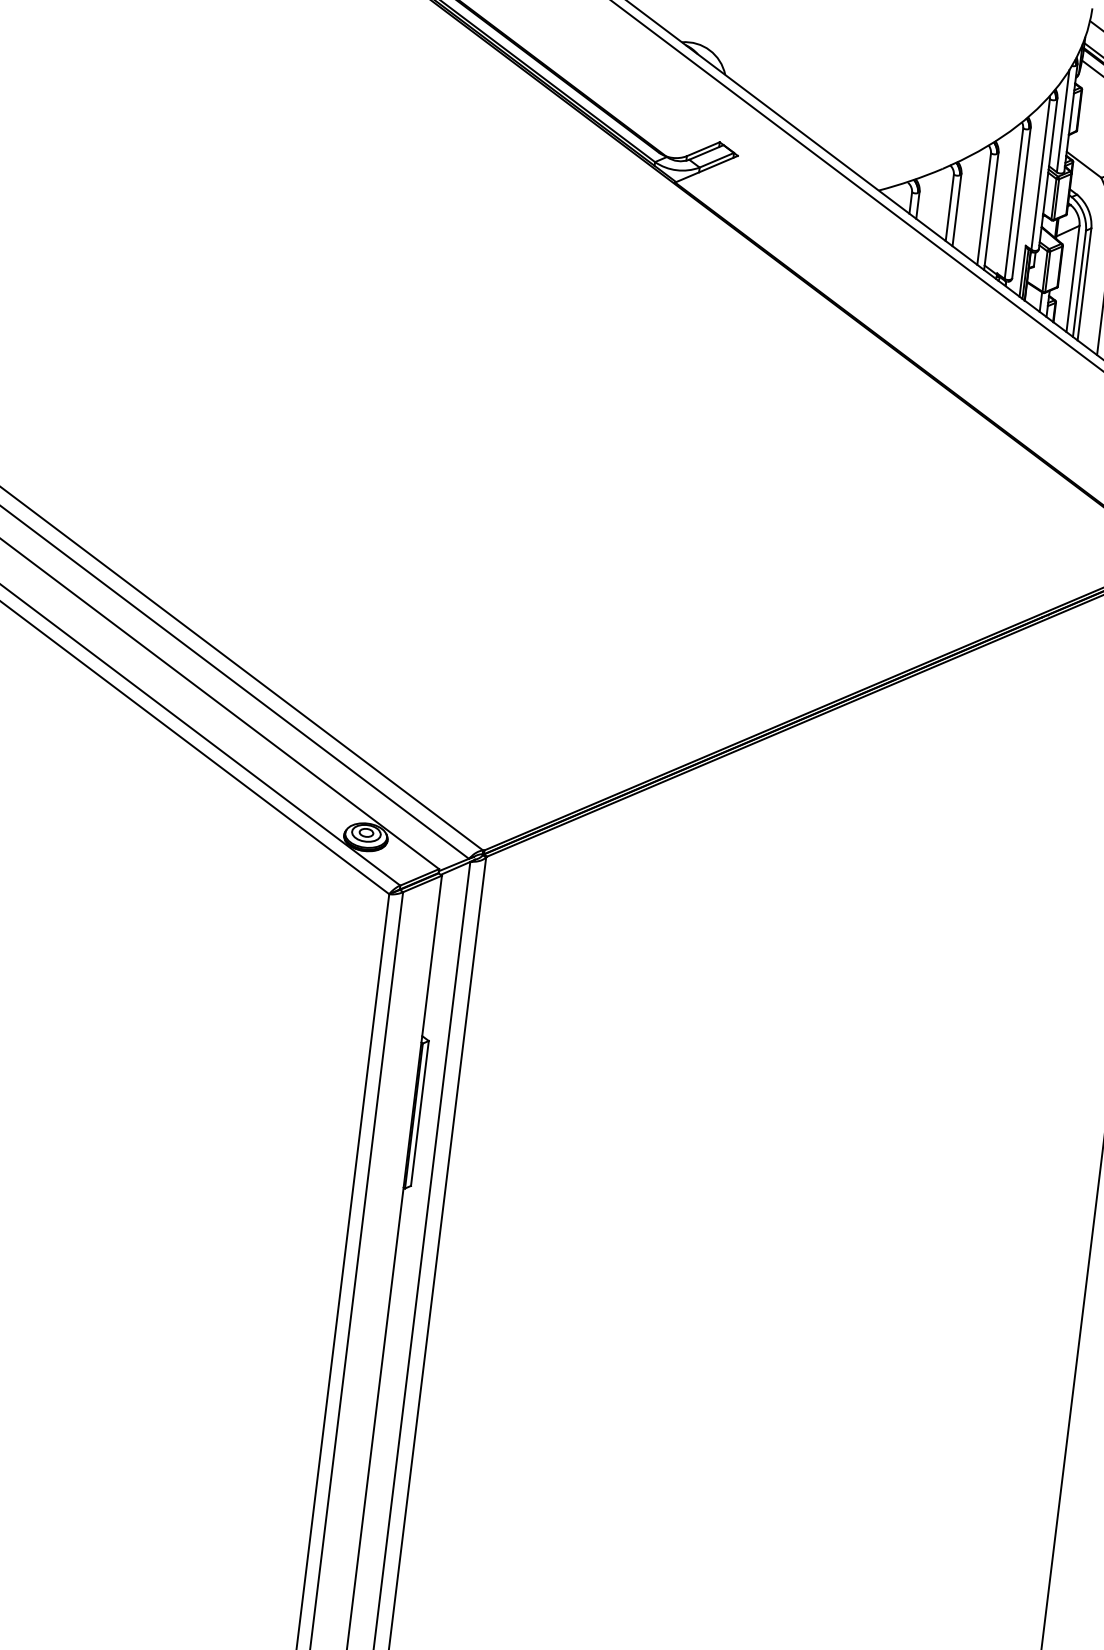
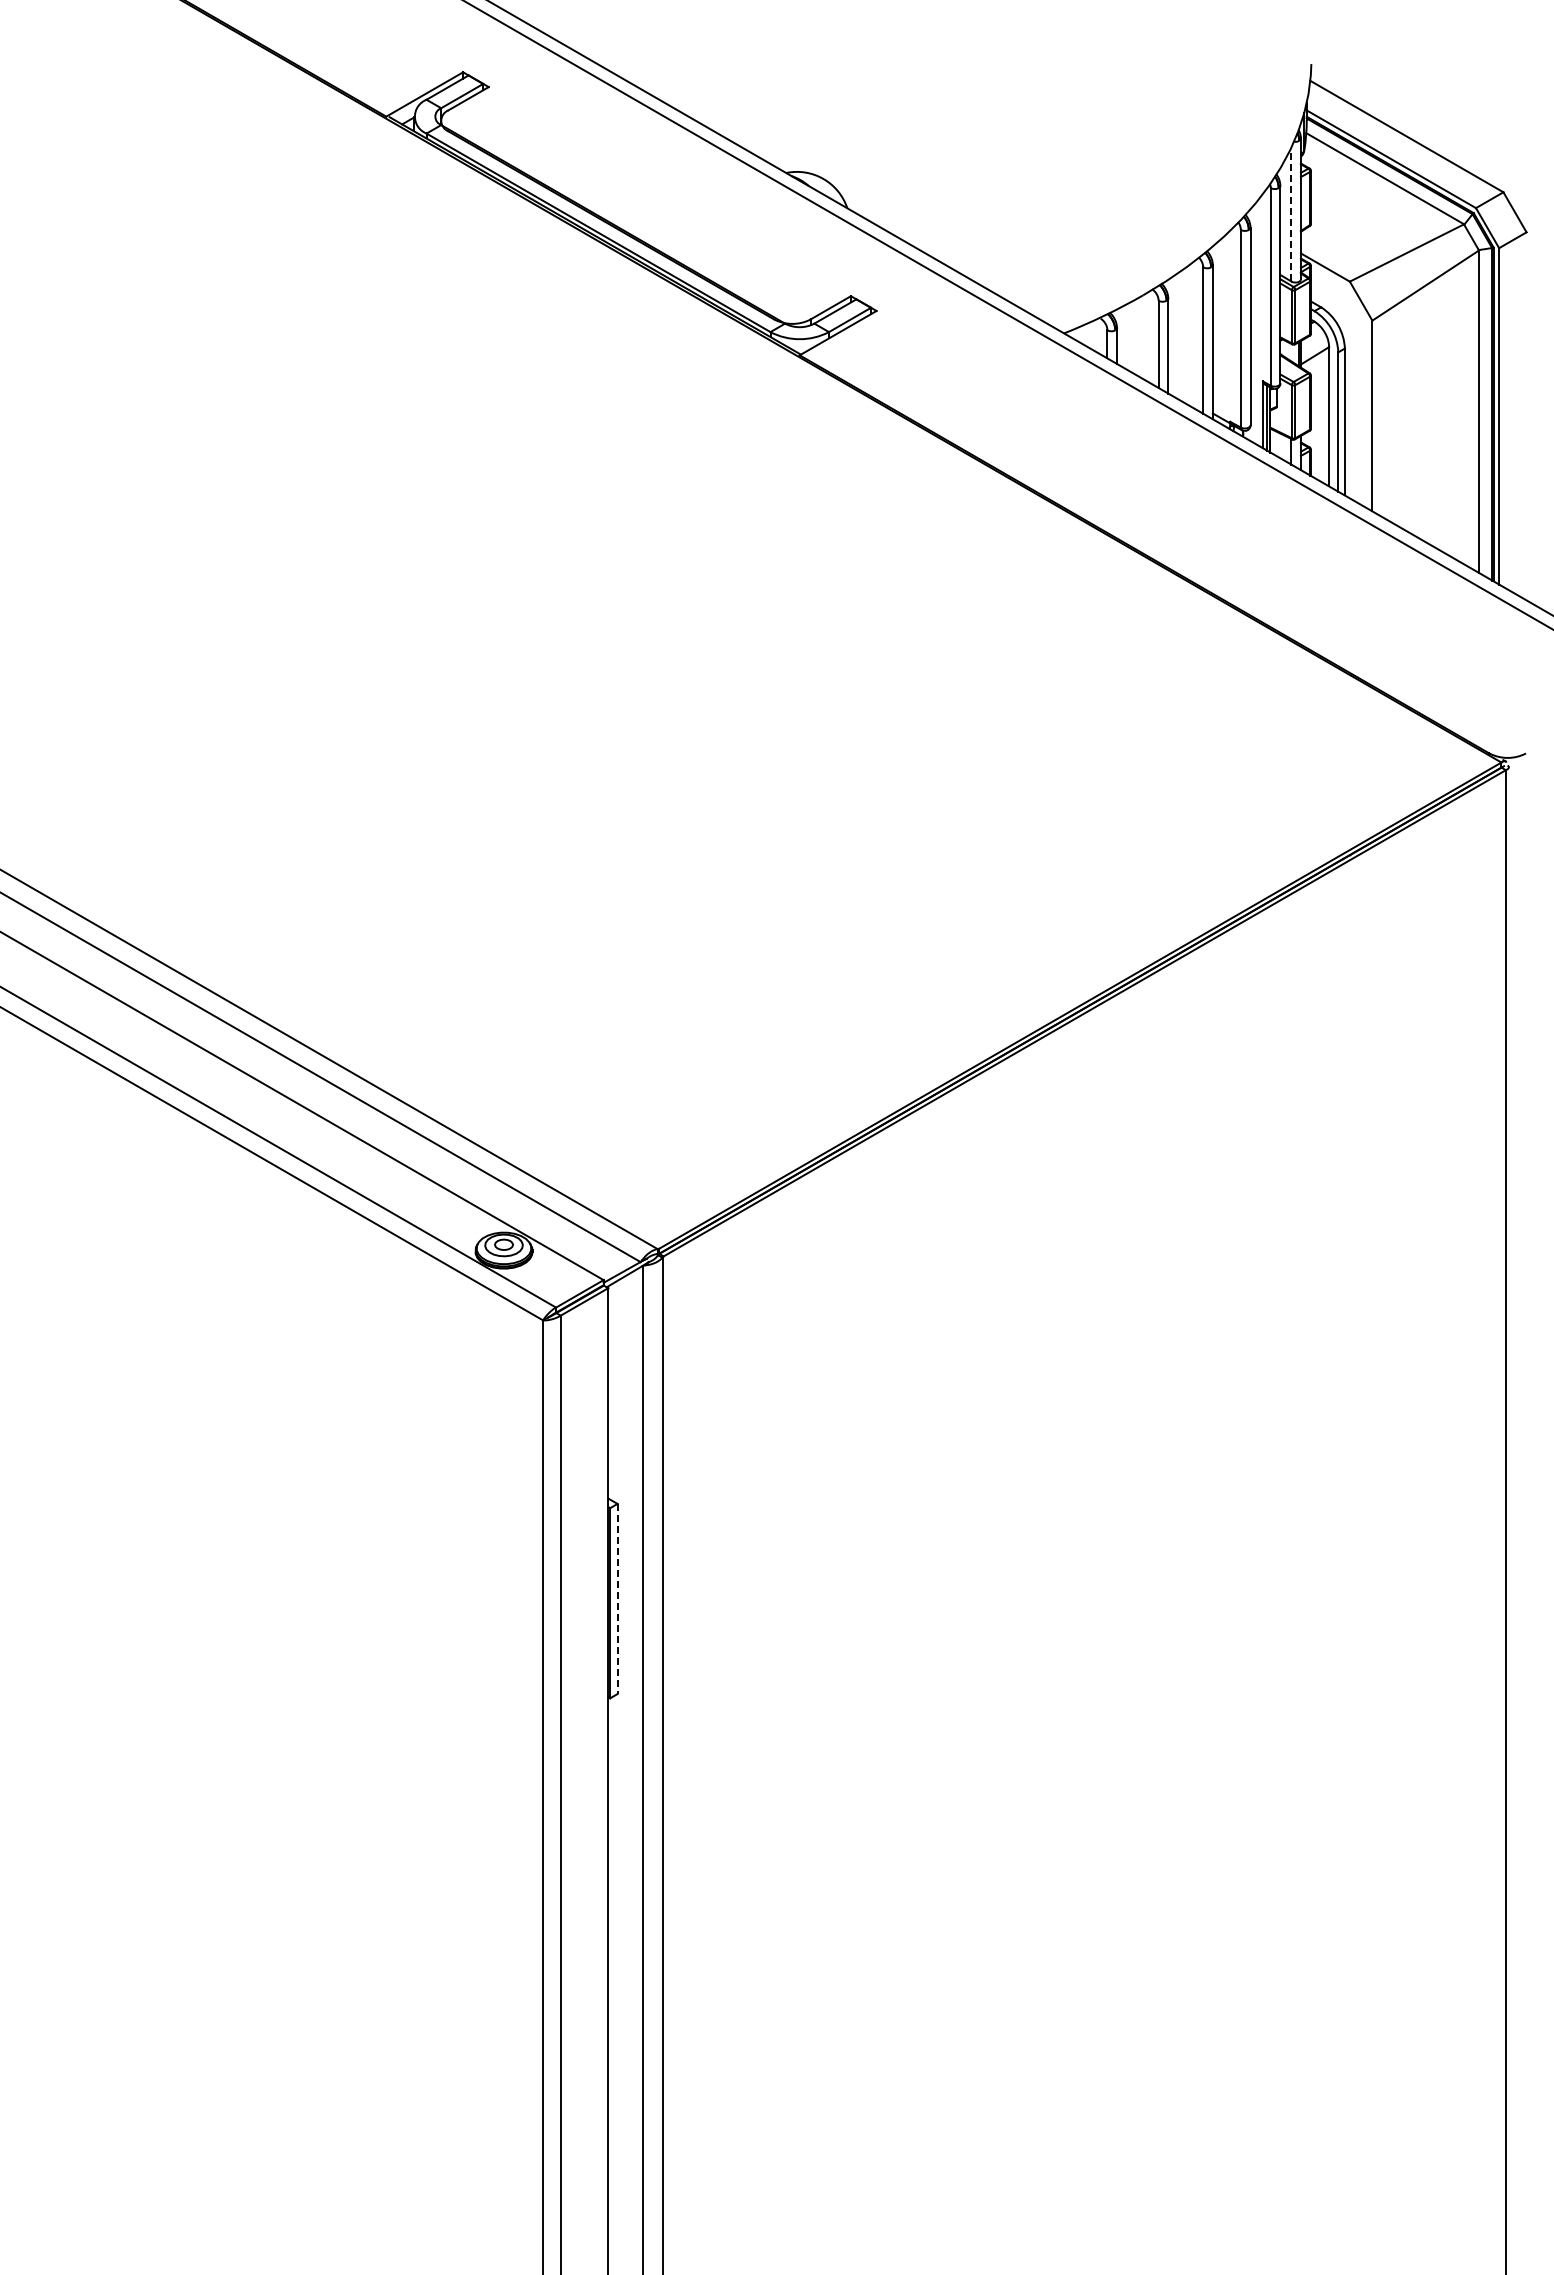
line: (1063, 121) -> (1291, 214), solid -> dashed
line: (419, 1113) -> (617, 1599), solid -> dashed

